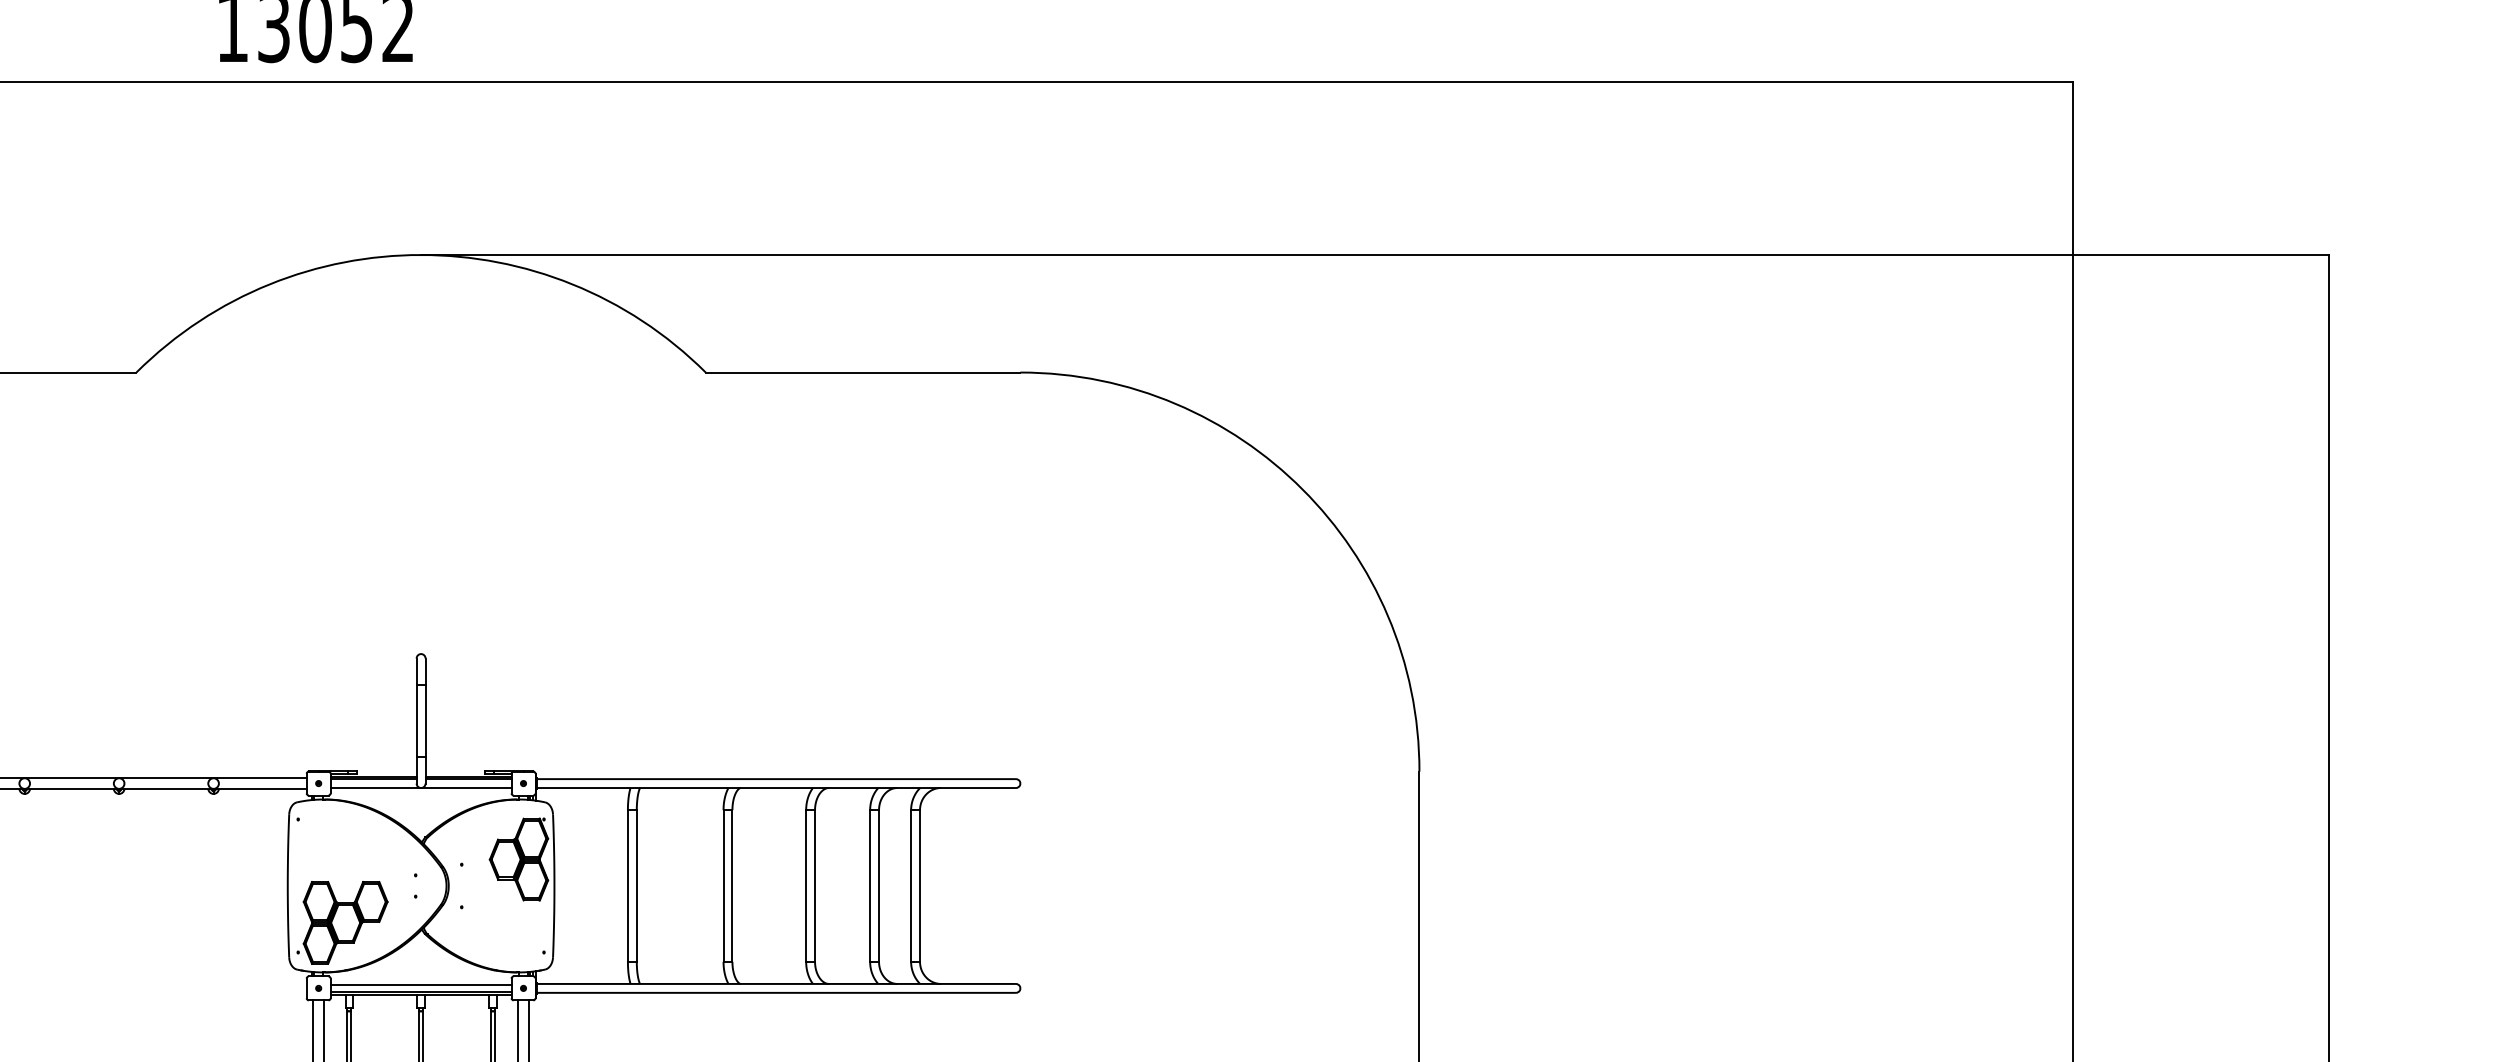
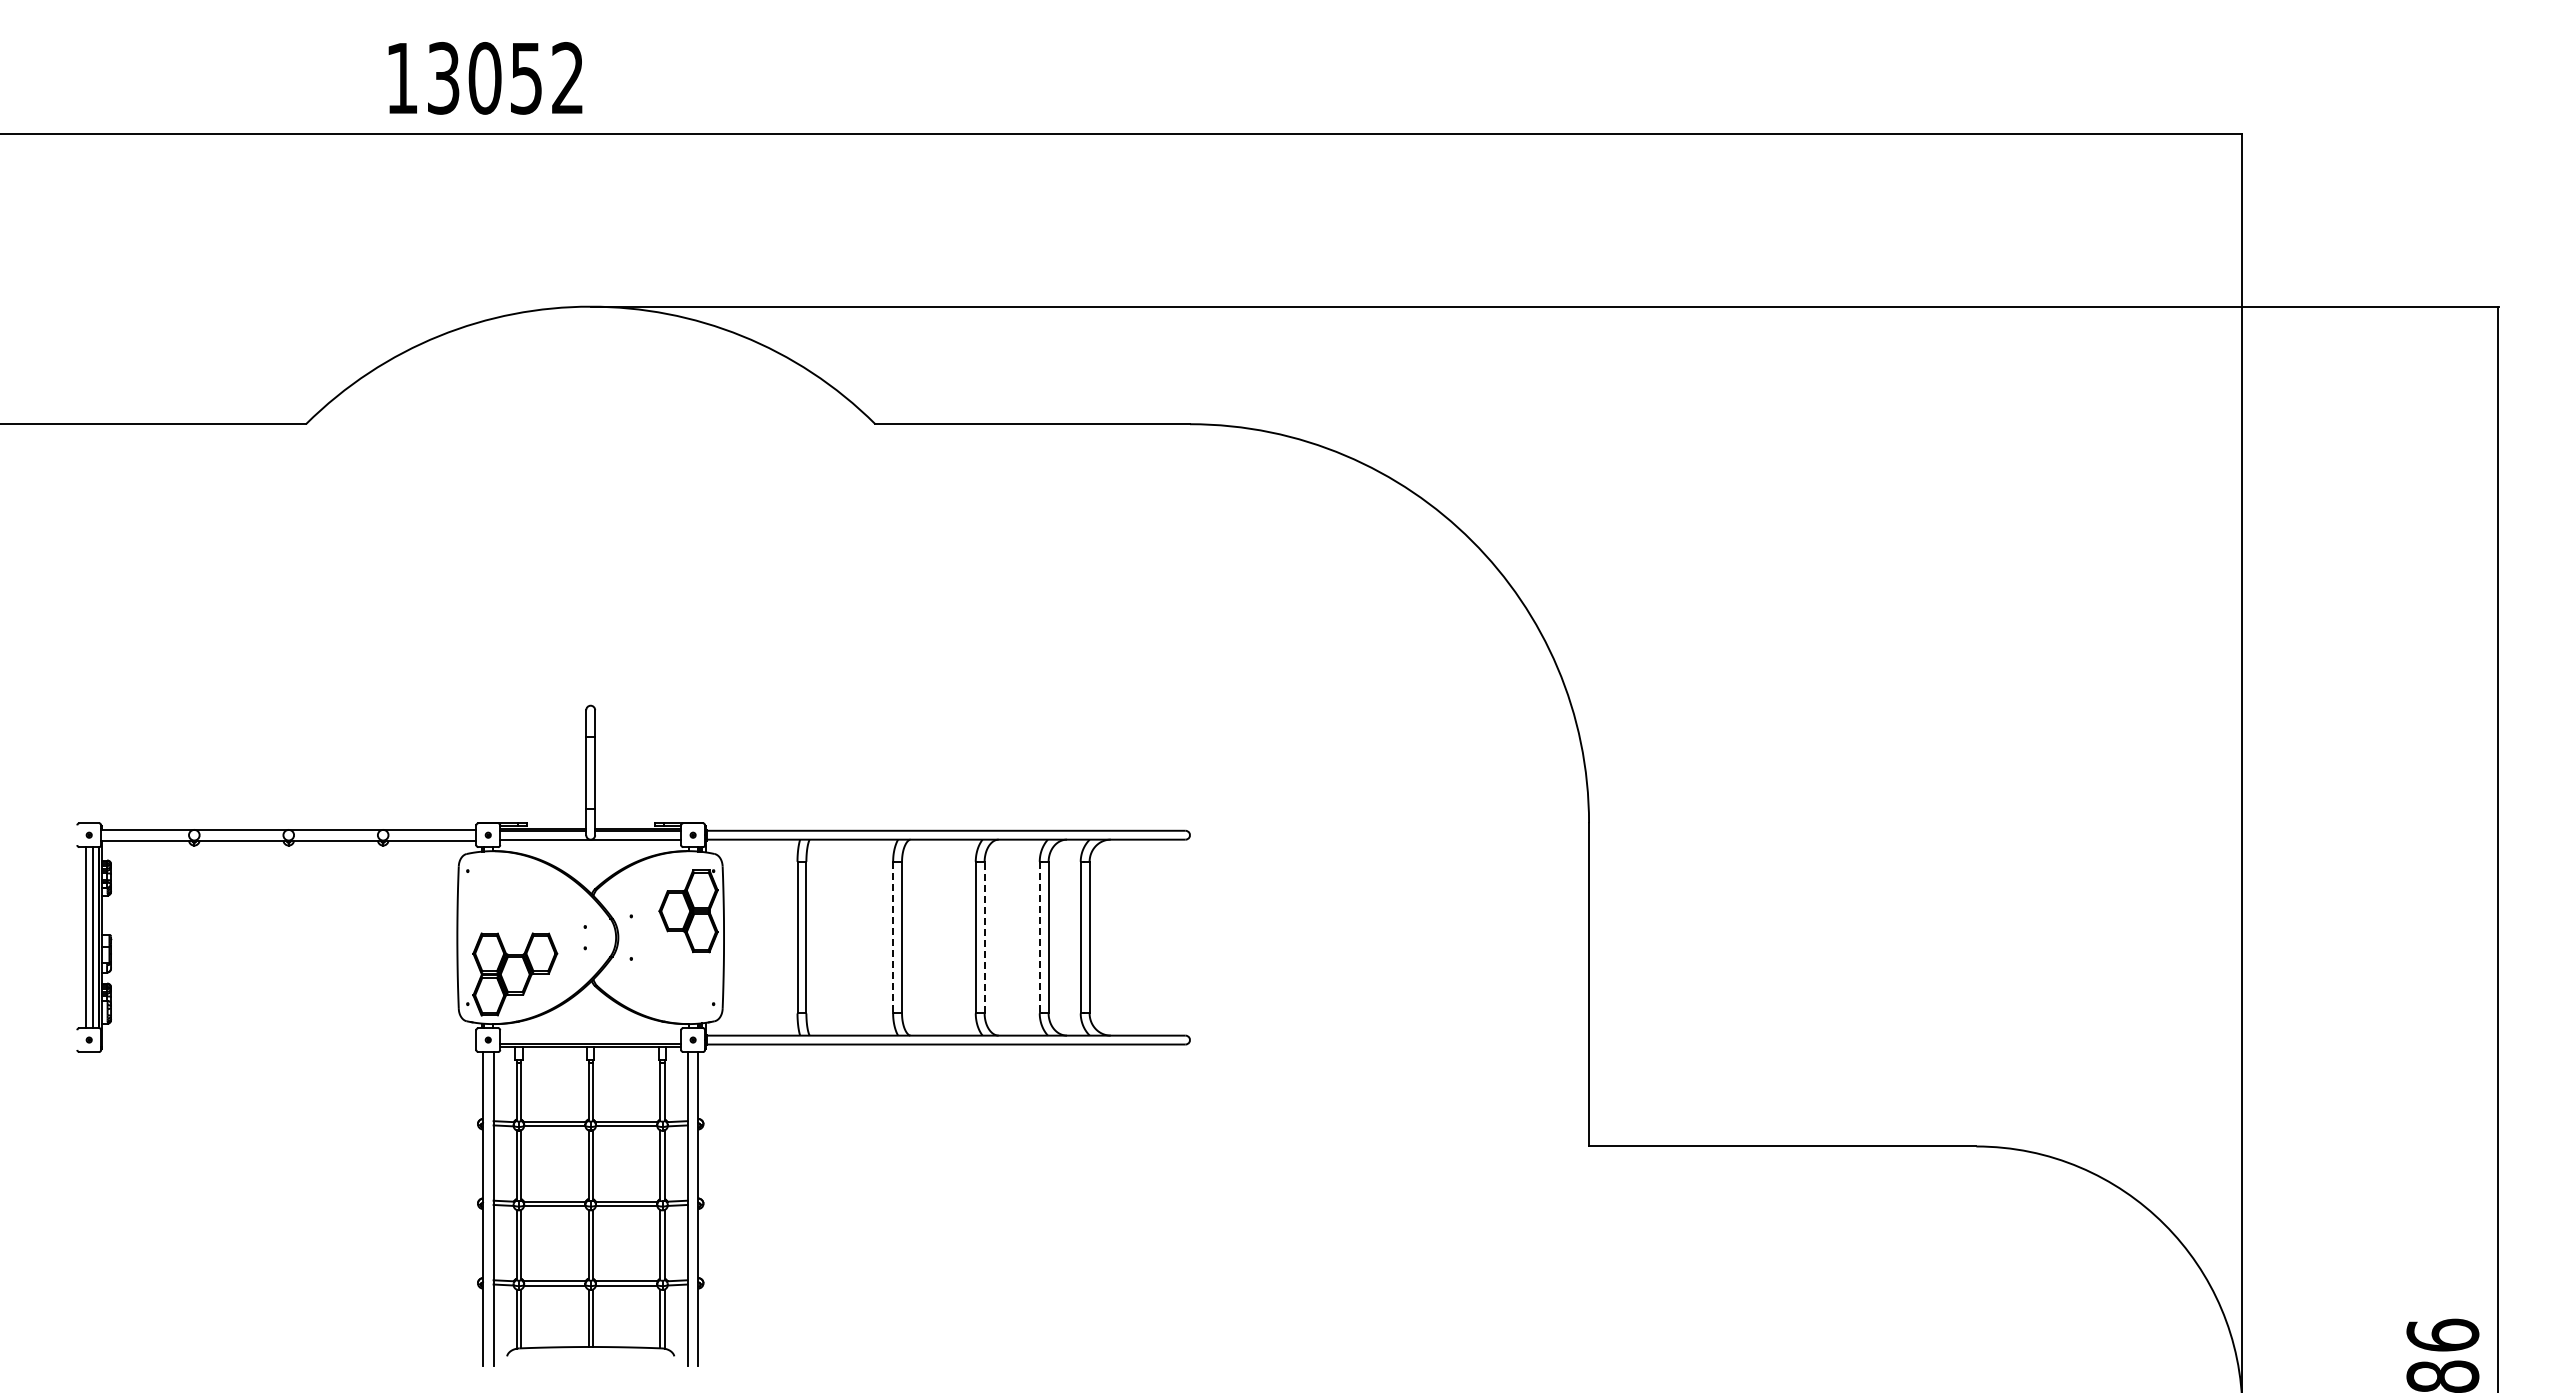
line: (723, 885) -> (893, 937), solid -> dashed
line: (814, 885) -> (984, 937), solid -> dashed
line: (869, 885) -> (1039, 937), solid -> dashed
line: (420, 984) -> (590, 1036), removed

